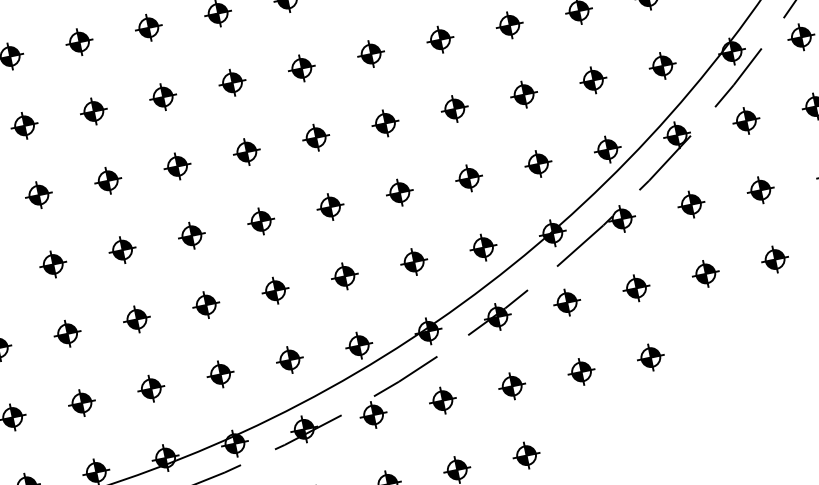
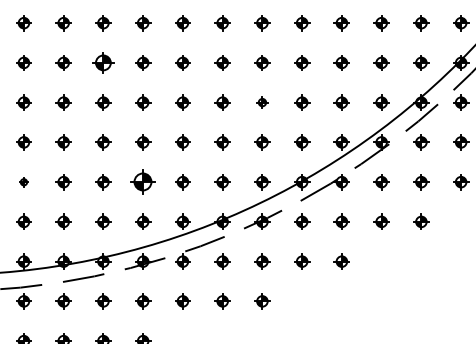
part: (163, 96) -> (103, 62), size x1.4
part: (454, 108) -> (262, 102), size x0.7
part: (276, 291) -> (143, 182), size x1.6
part: (66, 334) -> (23, 182), size x0.6

